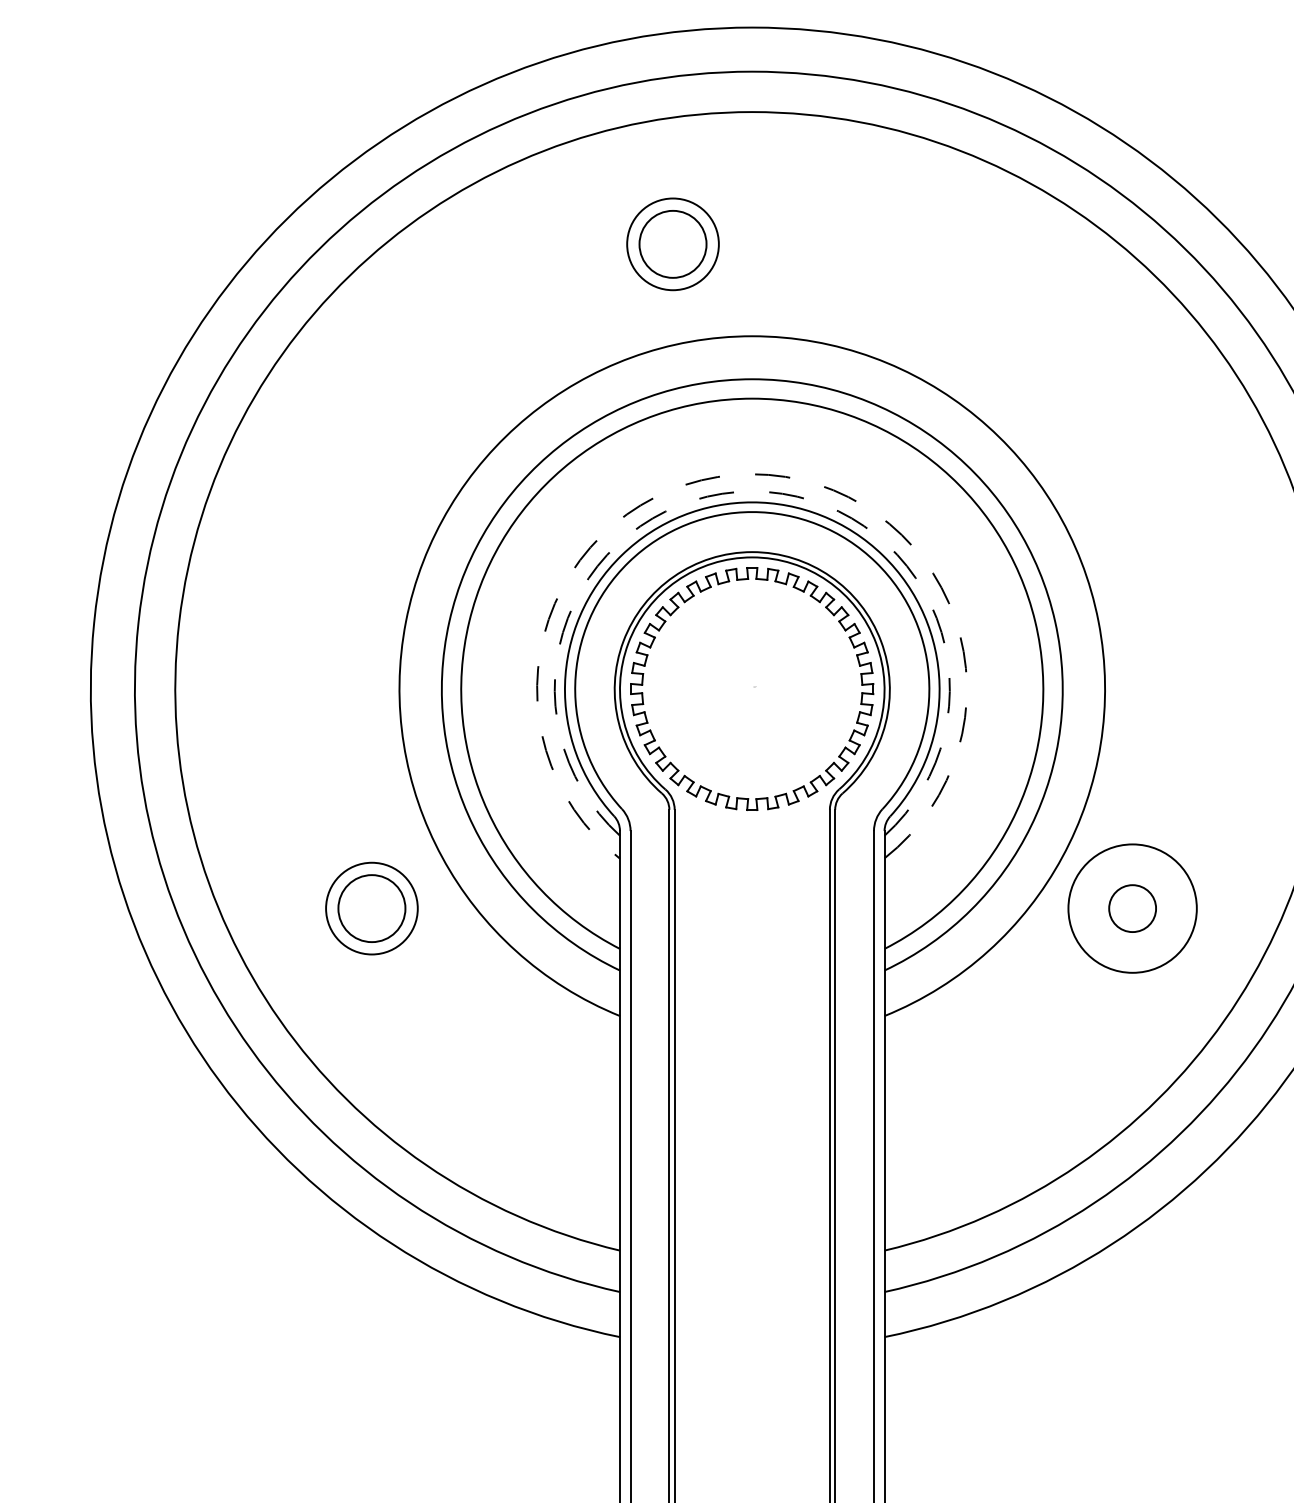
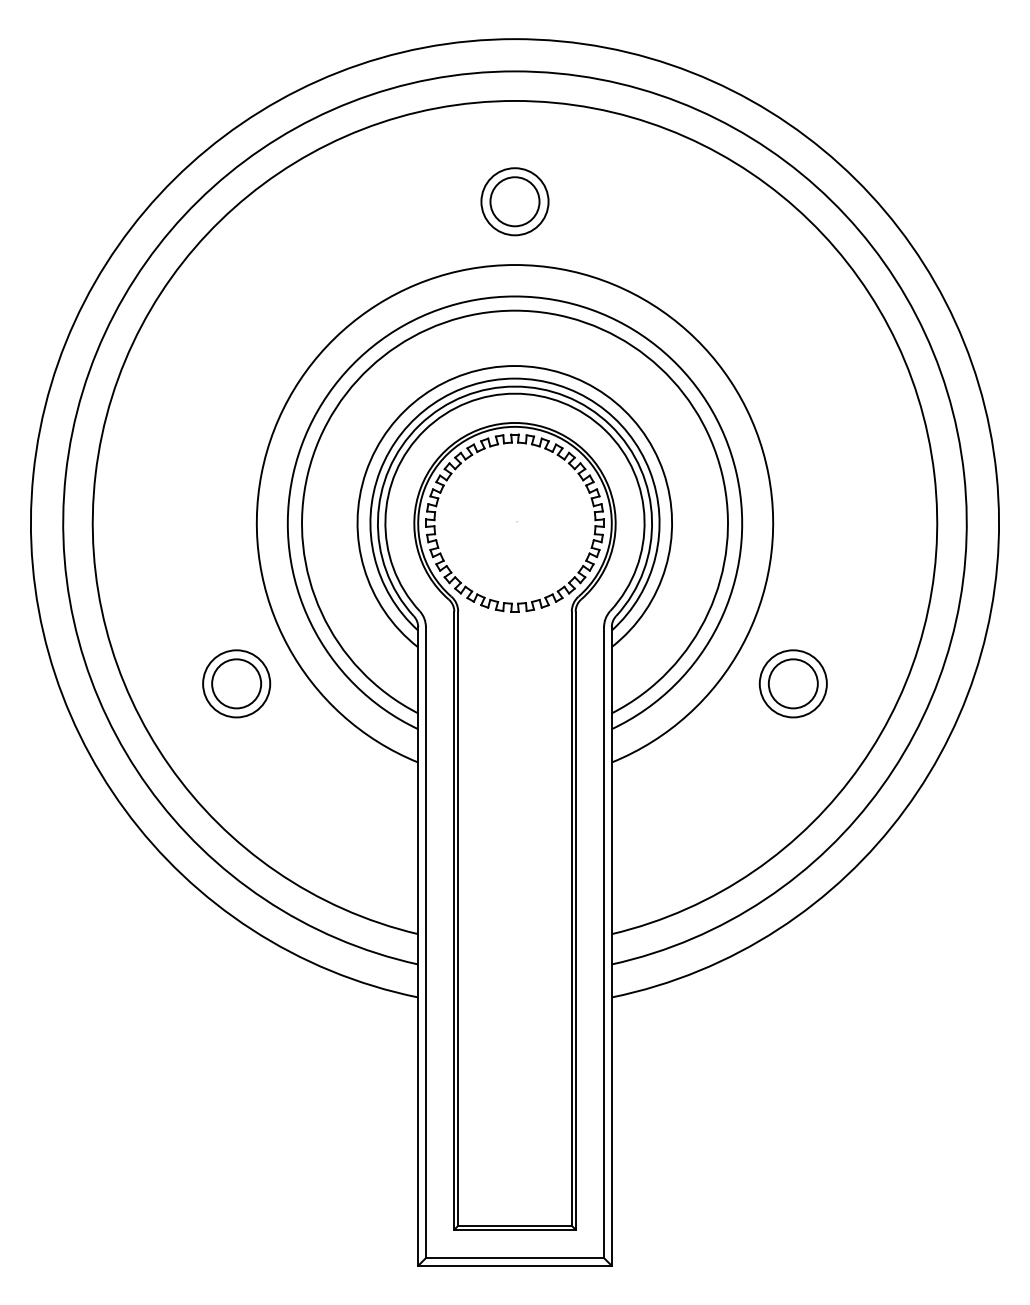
part: (672, 243) -> (514, 201), moved
arc: (751, 474) -> (514, 366), dashed -> solid
arc: (752, 491) -> (515, 378), dashed -> solid
circle: (1131, 908) -> (792, 683), size x0.71
circle: (1131, 908) -> (792, 683), size x1.43

